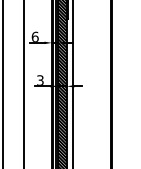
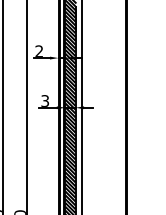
text: (35, 36) -> (39, 50), 6 -> 2

